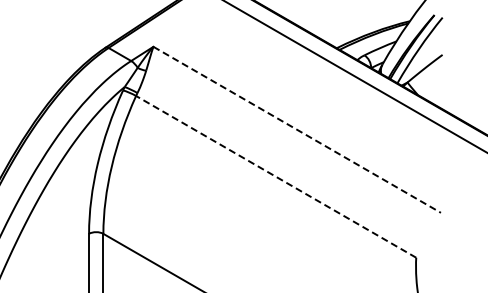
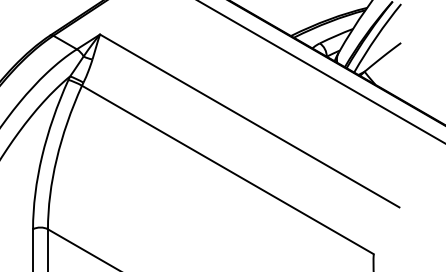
line: (297, 129) -> (250, 120), dashed -> solid
line: (276, 176) -> (228, 169), dashed -> solid

